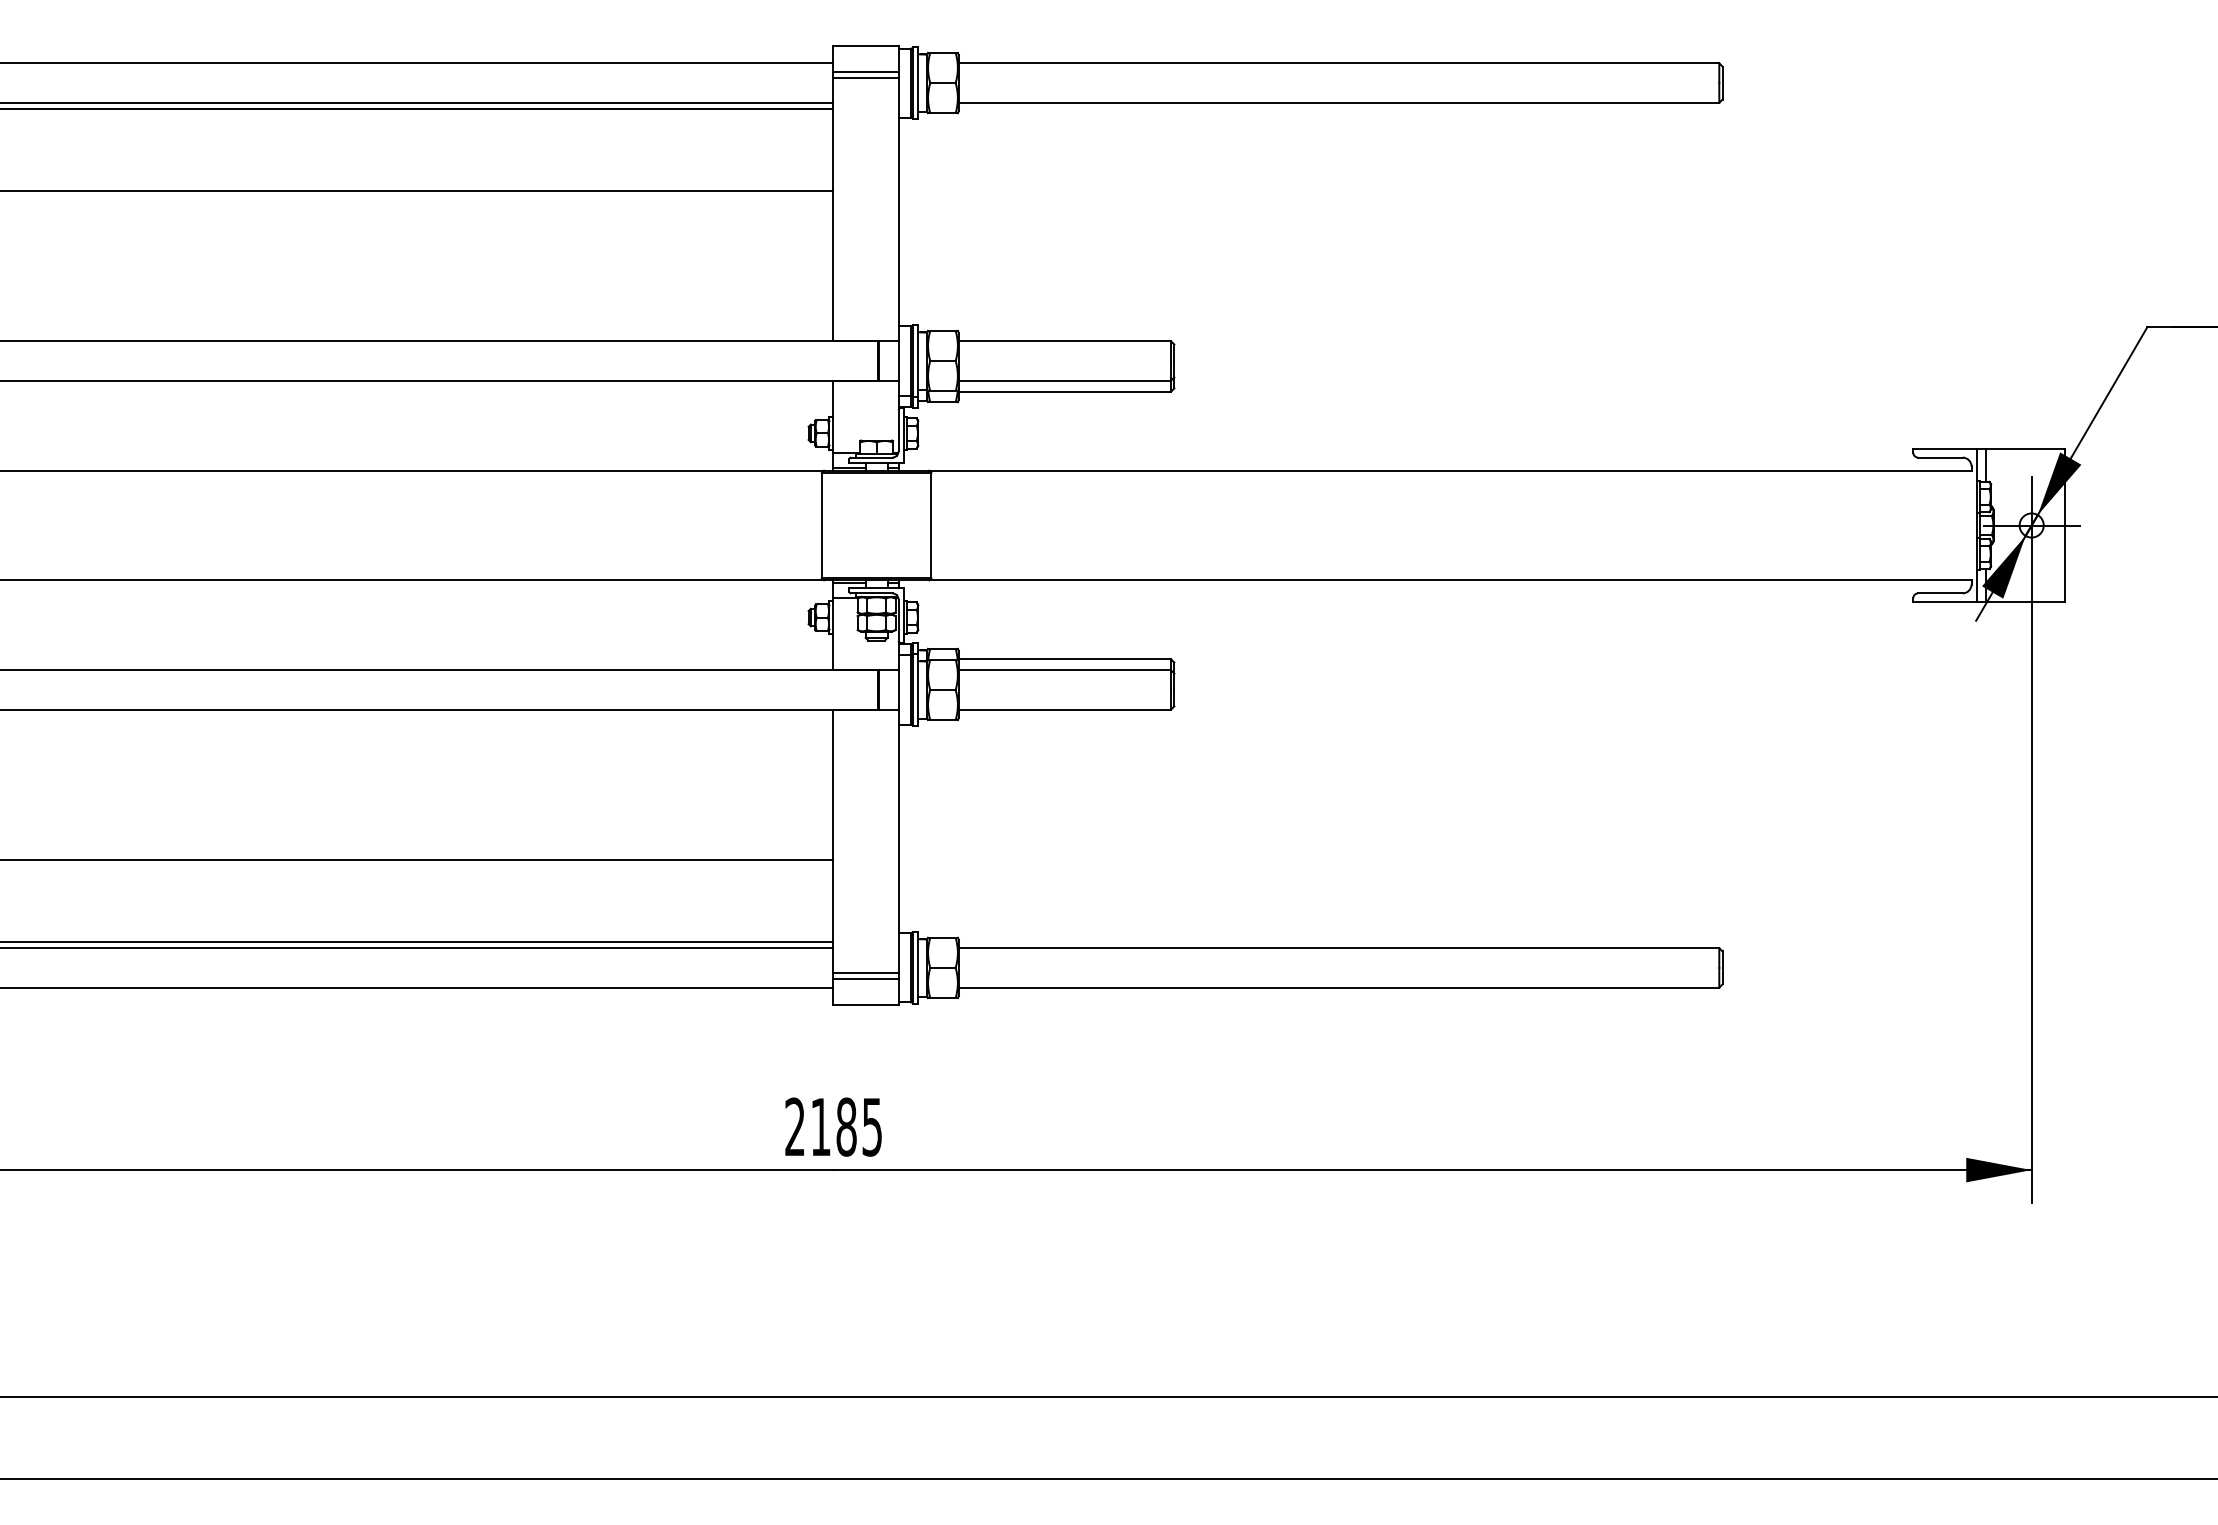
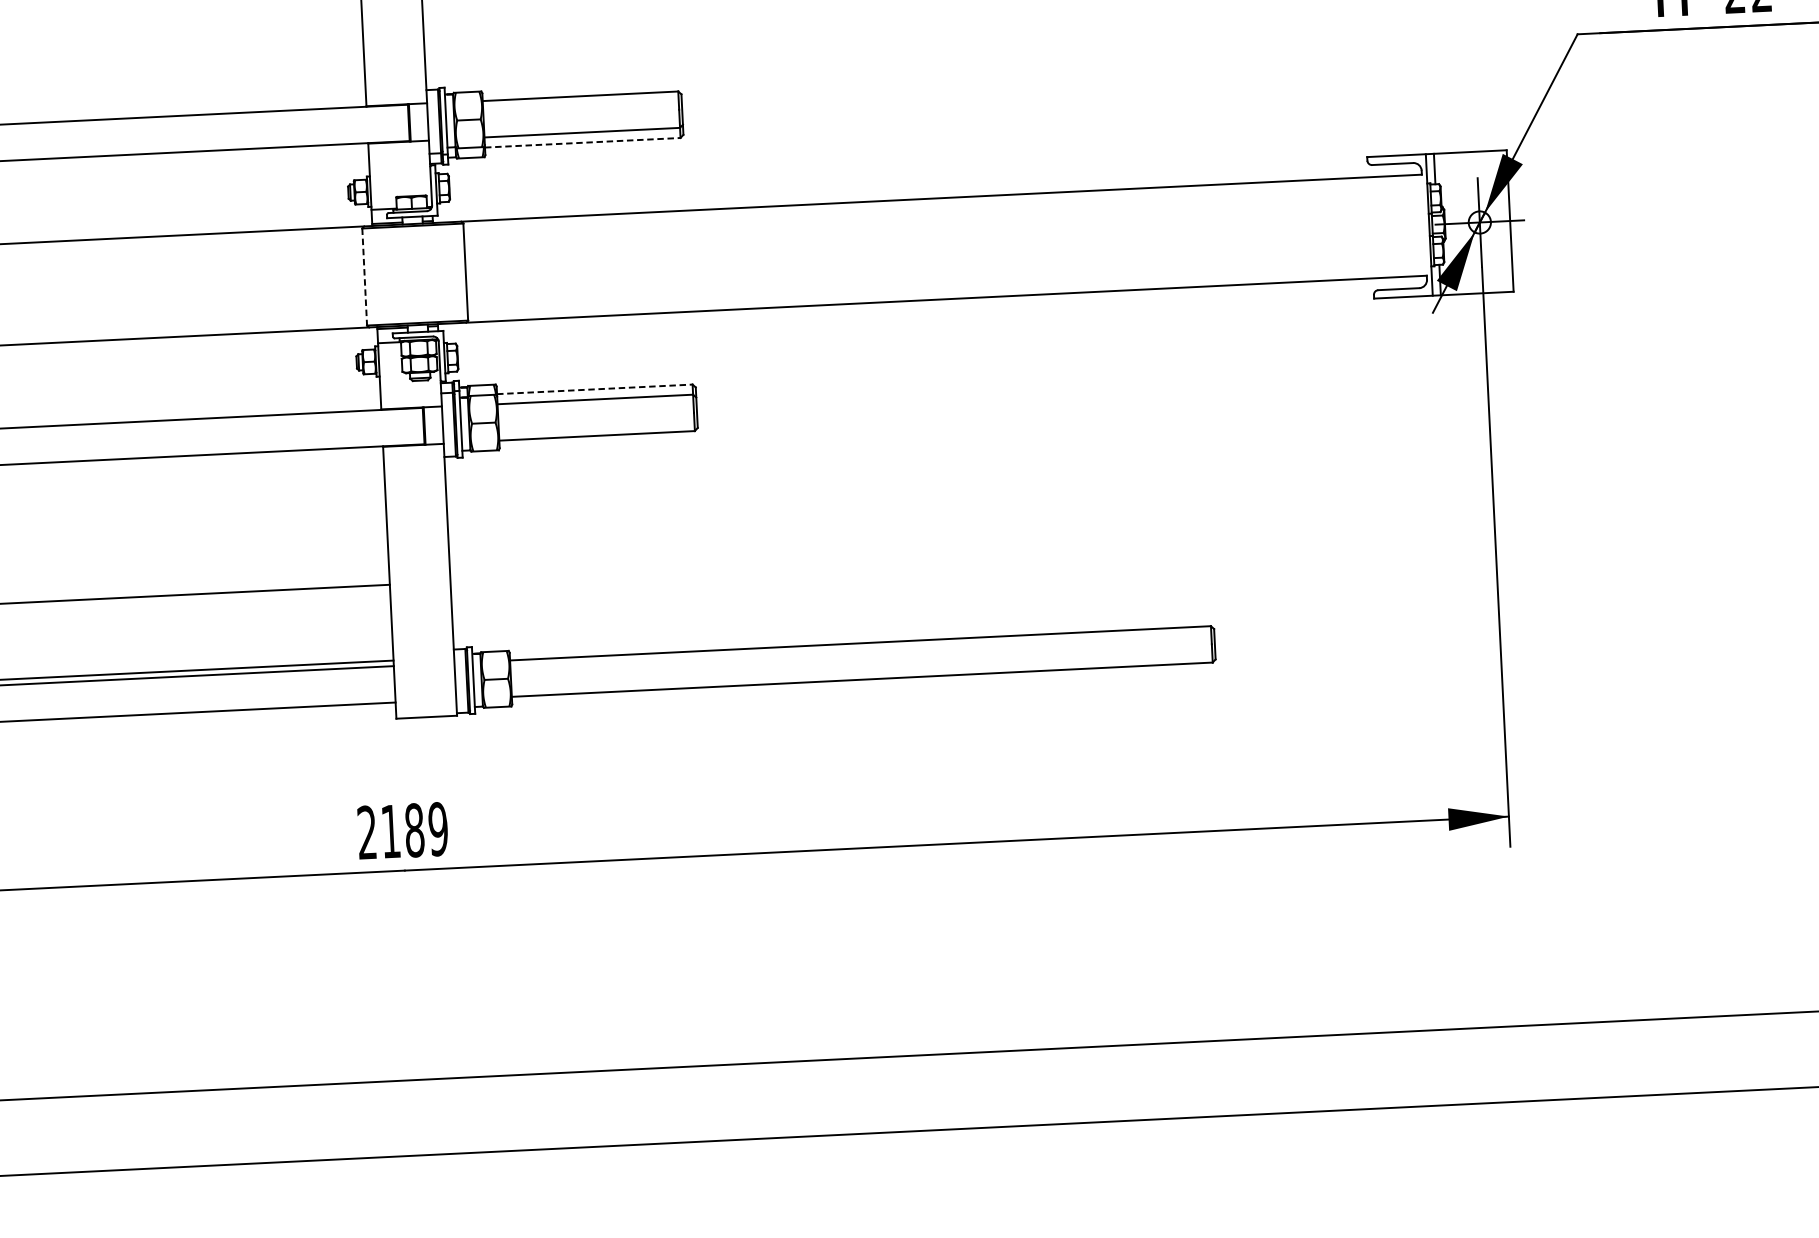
line: (1065, 391) -> (583, 142), solid -> dashed
line: (821, 525) -> (364, 277), solid -> dashed
line: (1065, 659) -> (595, 389), solid -> dashed
line: (865, 972) -> (425, 687), removed
line: (865, 978) -> (425, 692), removed
text: (872, 1126) -> (438, 828), 2185 -> 2189

